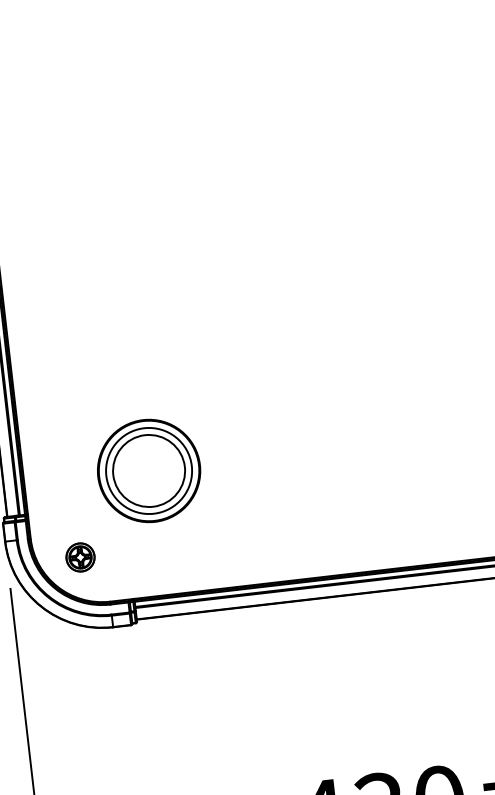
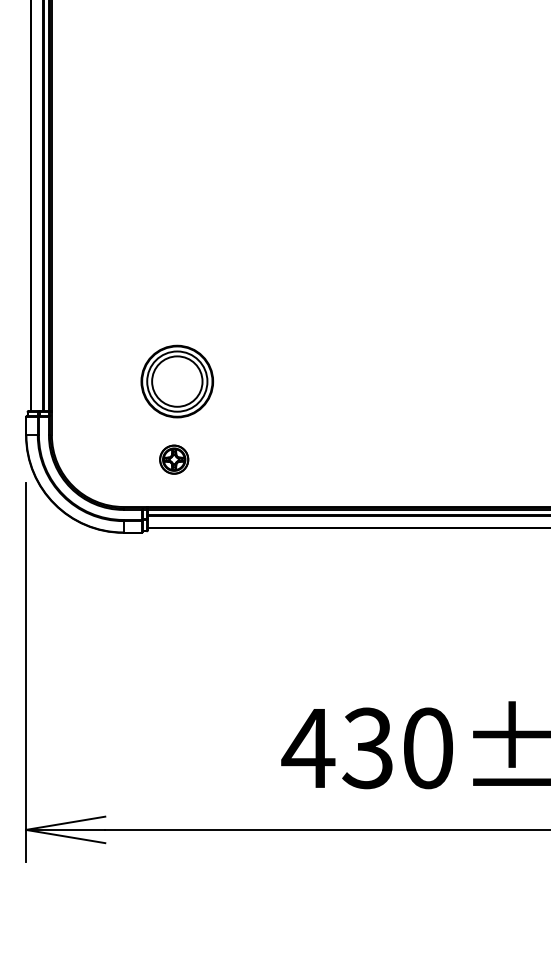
part: (149, 470) -> (177, 381), size x0.7
part: (80, 557) -> (174, 459), moved

